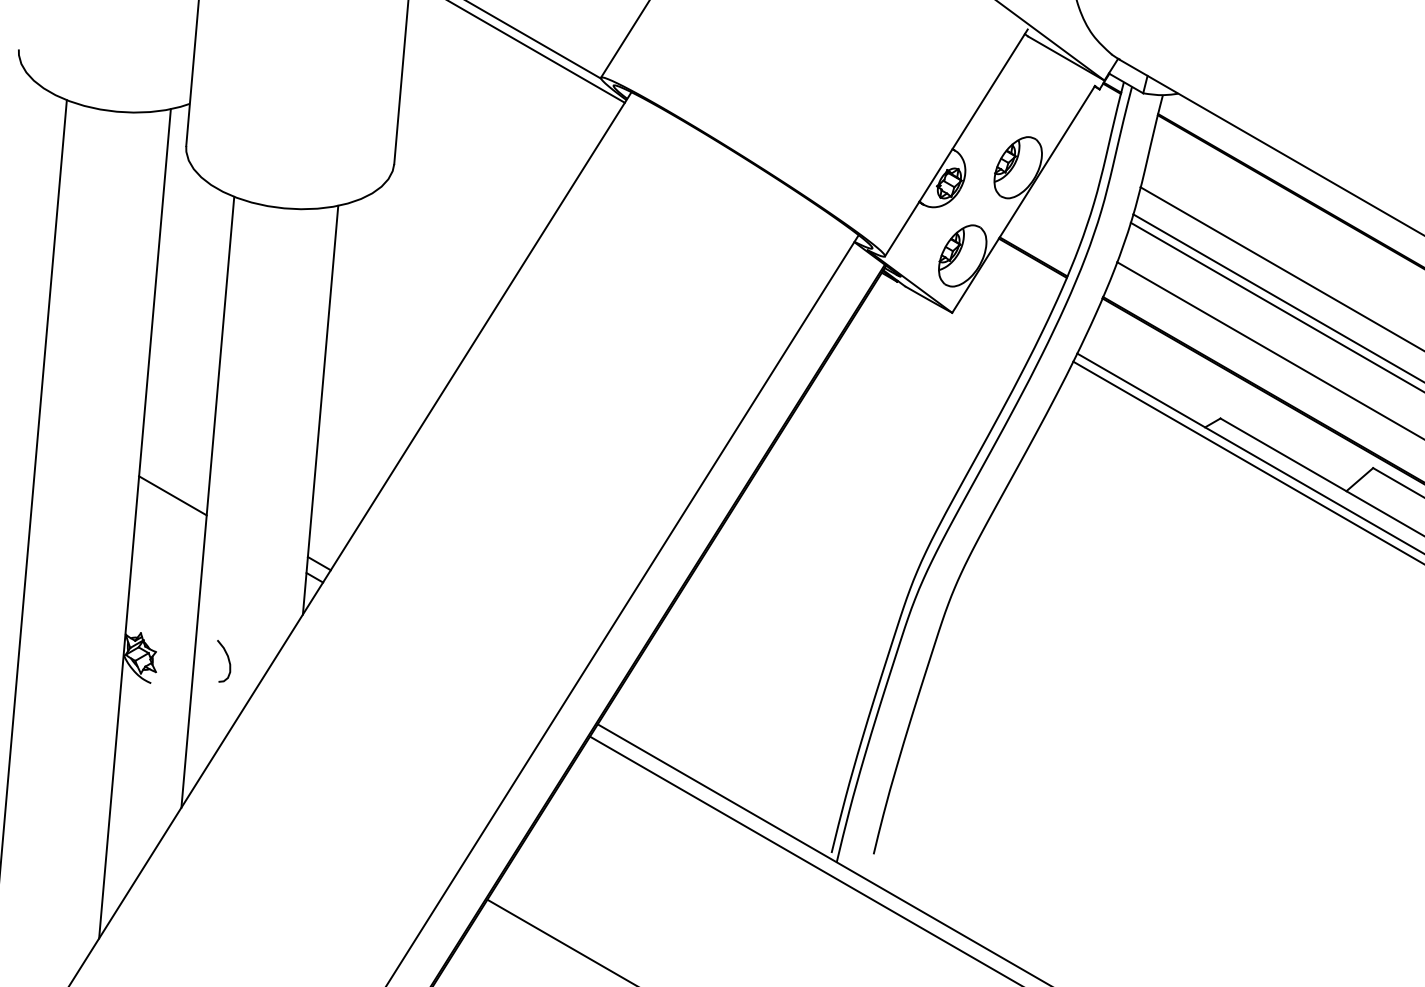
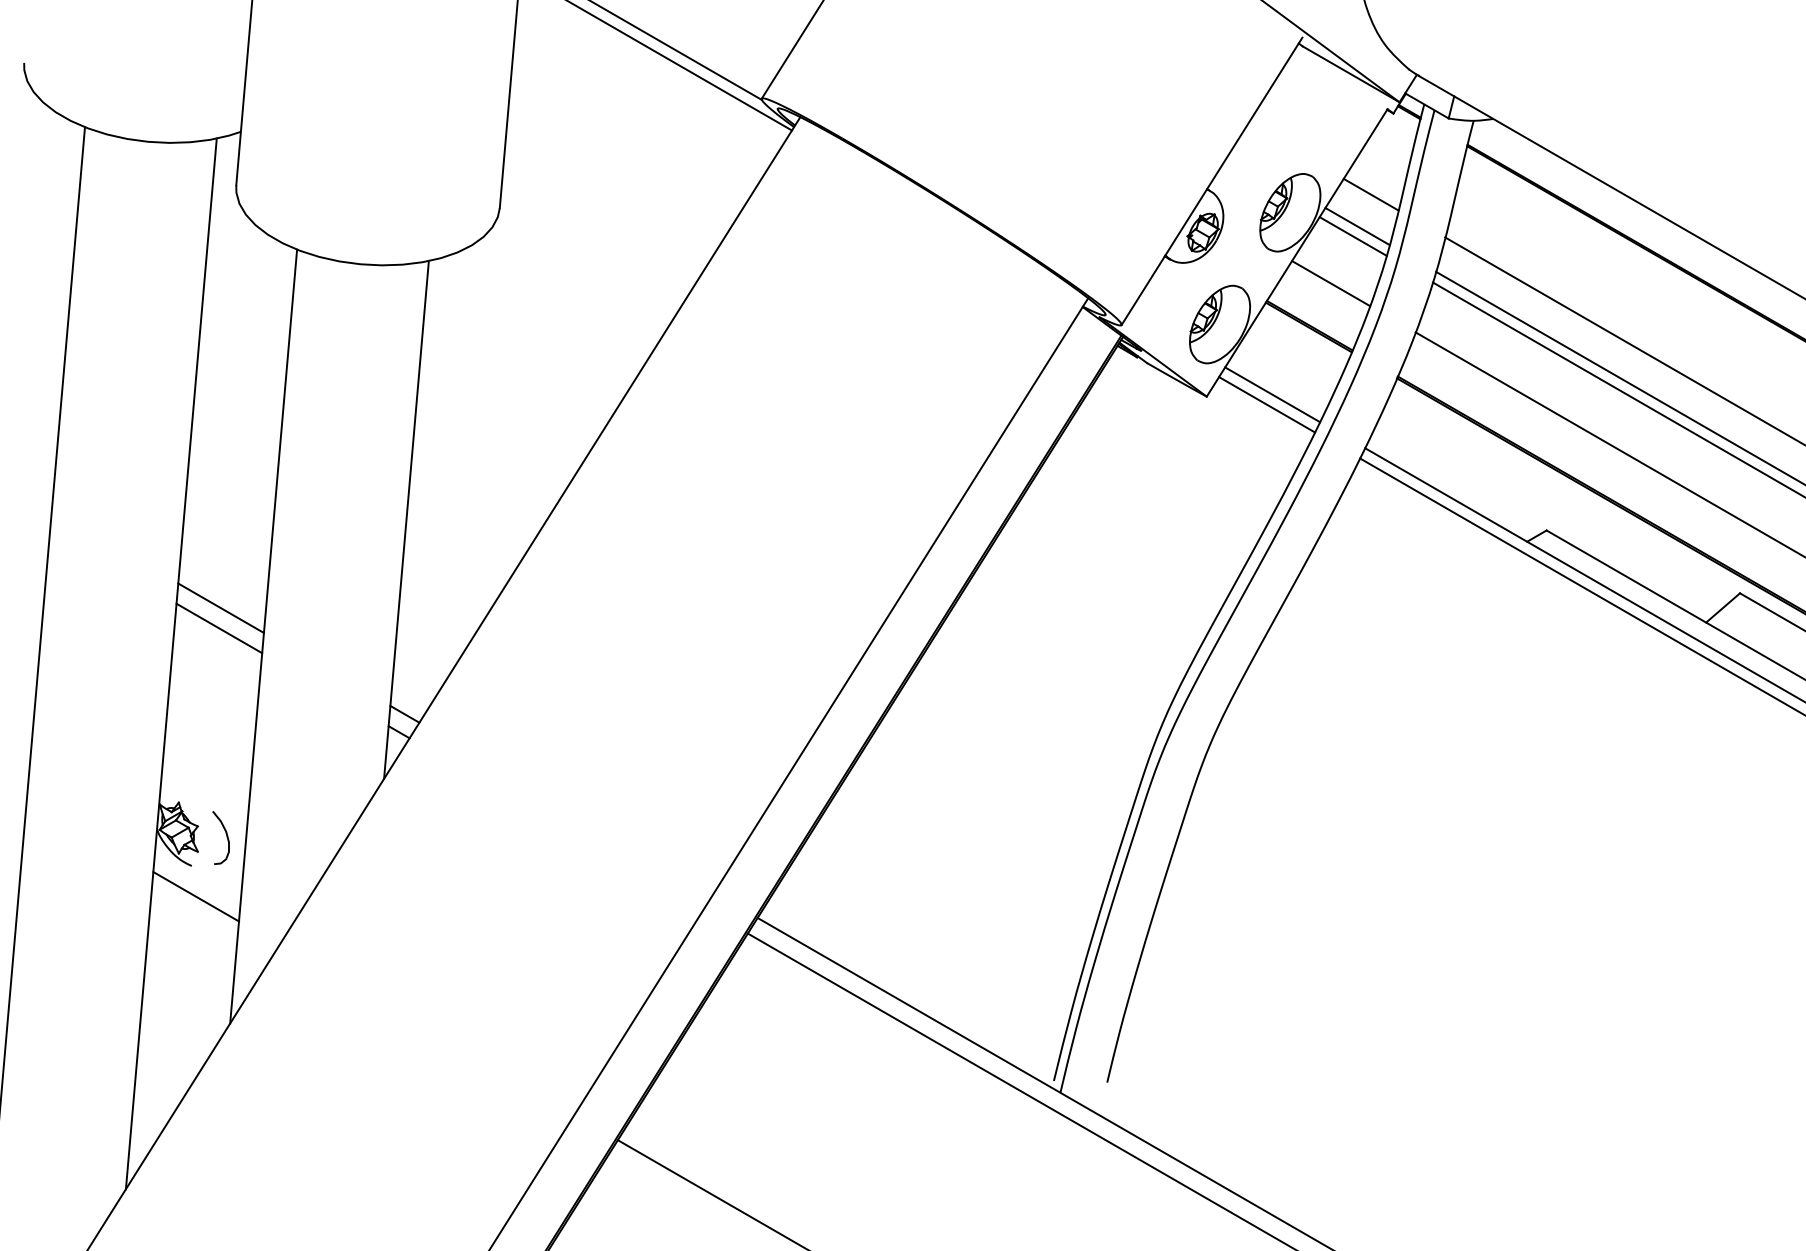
line: (1081, 153) -> (1370, 194), added
line: (1071, 178) -> (1357, 226), added
line: (1067, 186) -> (1352, 236), added
line: (1050, 223) -> (1331, 283), added
line: (1004, 311) -> (1272, 394), added
line: (1000, 319) -> (1267, 404), added
line: (173, 479) -> (220, 607), added
curve: (228, 660) -> (226, 837), moved
line: (154, 707) -> (196, 896), added

